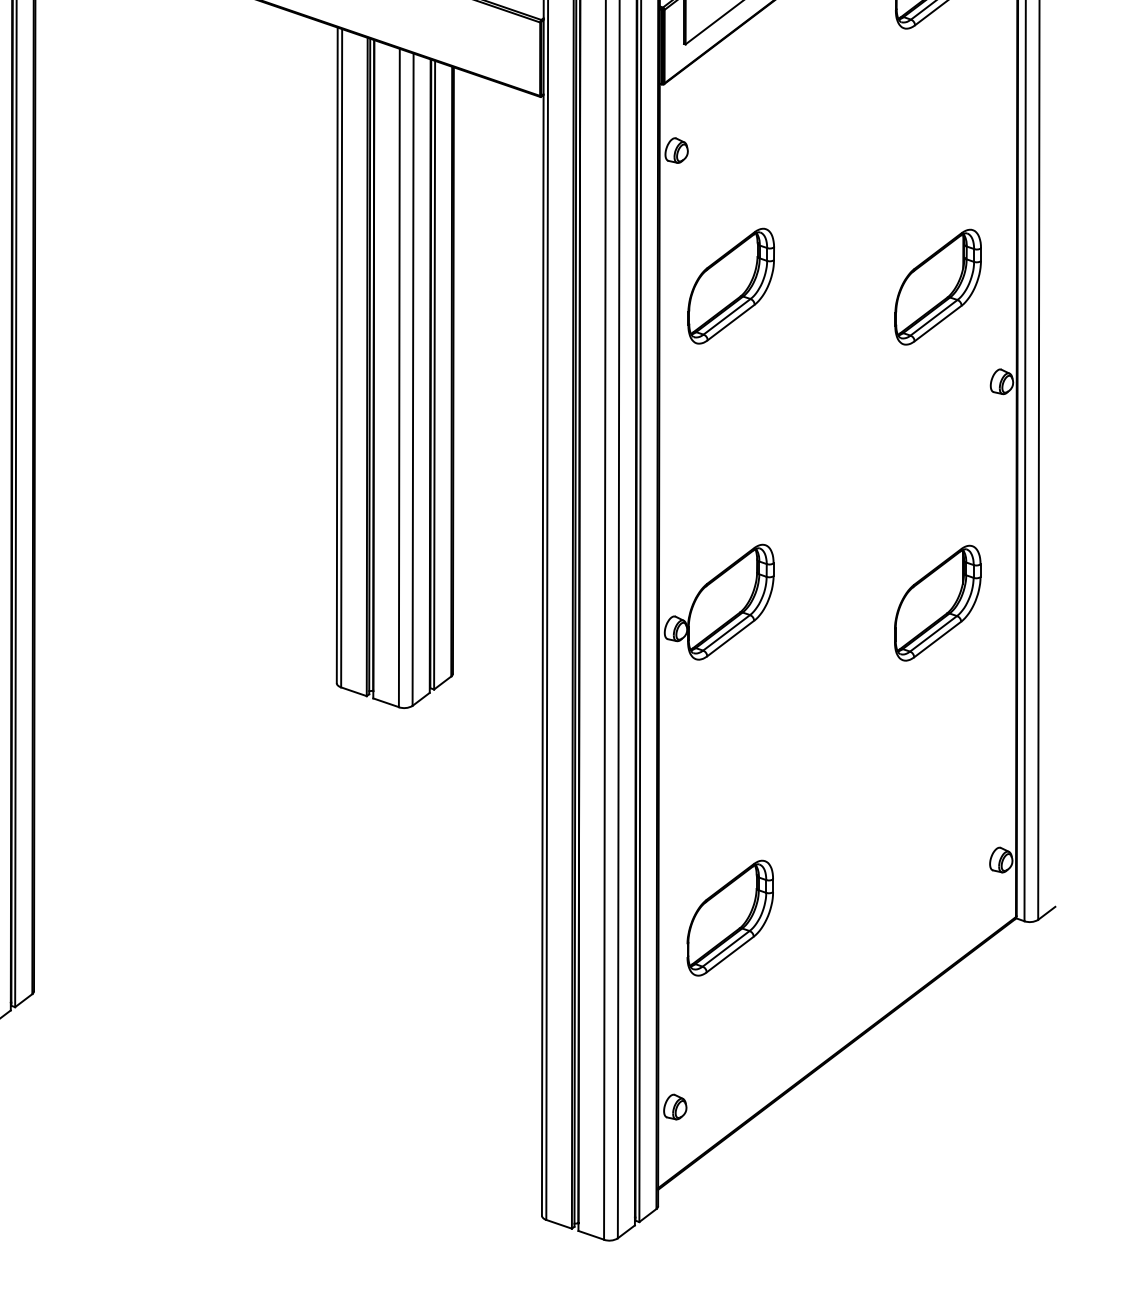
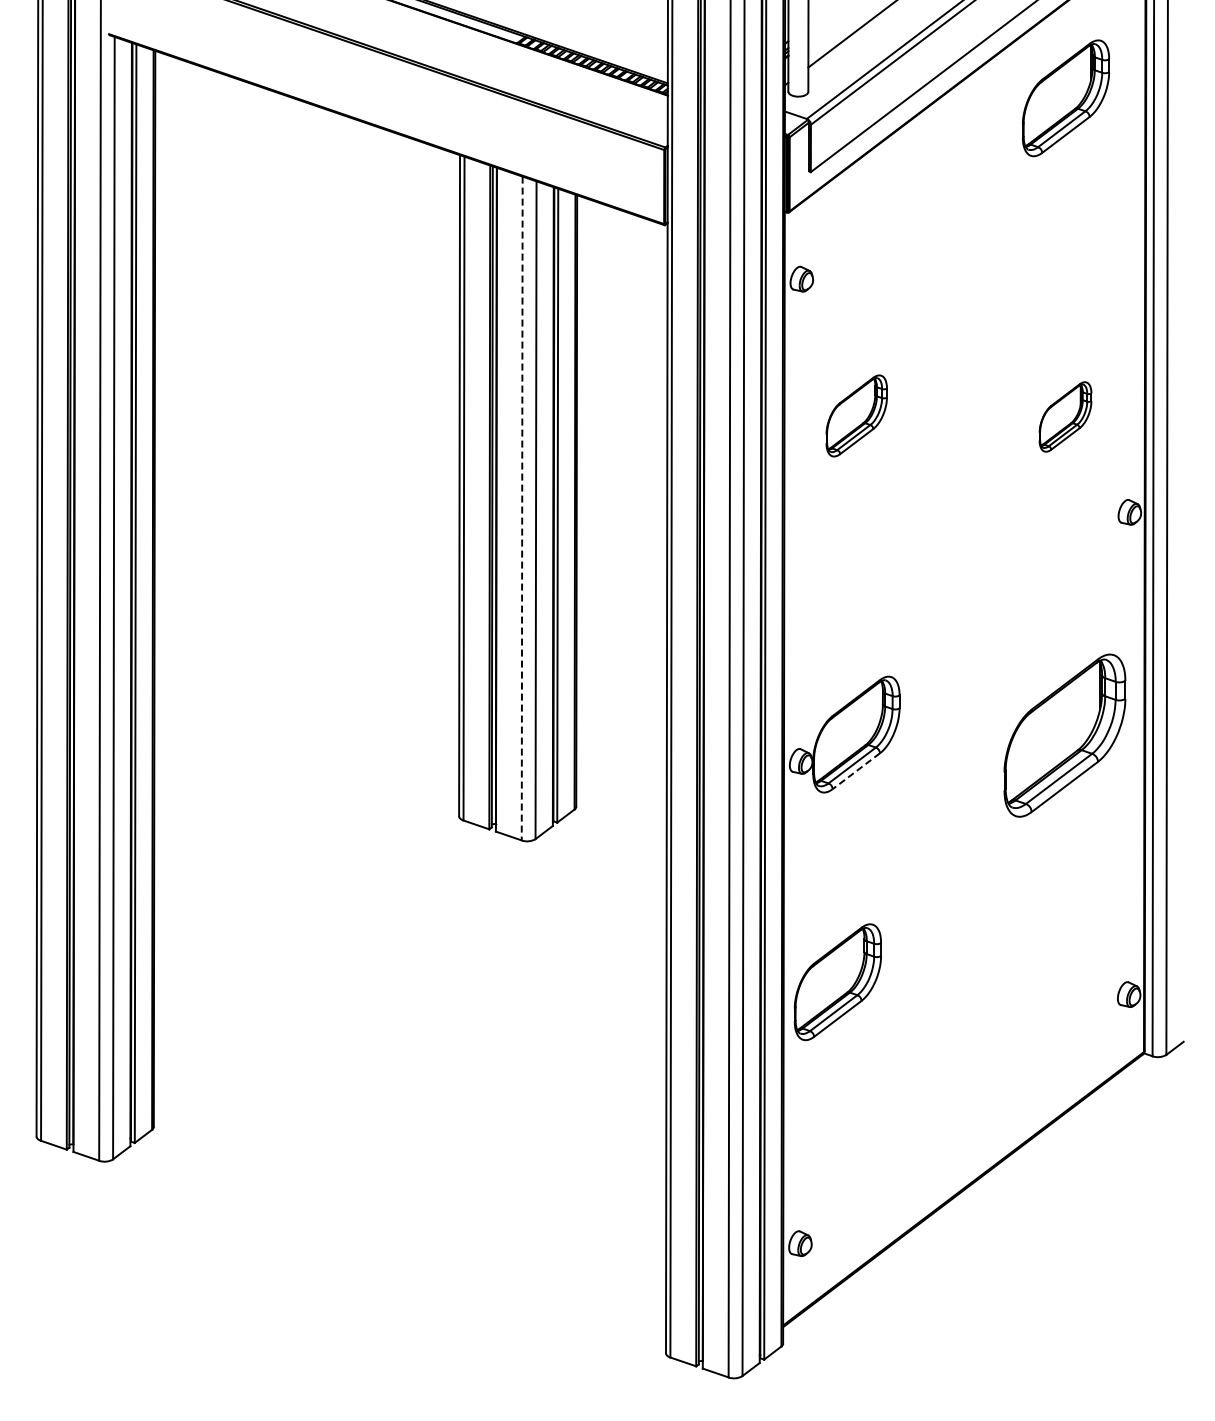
part: (730, 285) -> (856, 415), size x0.7
part: (938, 286) -> (1065, 416), size x0.6
line: (399, 377) -> (522, 508), solid -> dashed
part: (938, 603) -> (1065, 735), size x1.4
line: (730, 638) -> (856, 771), solid -> dashed
part: (729, 918) -> (837, 982), moved

